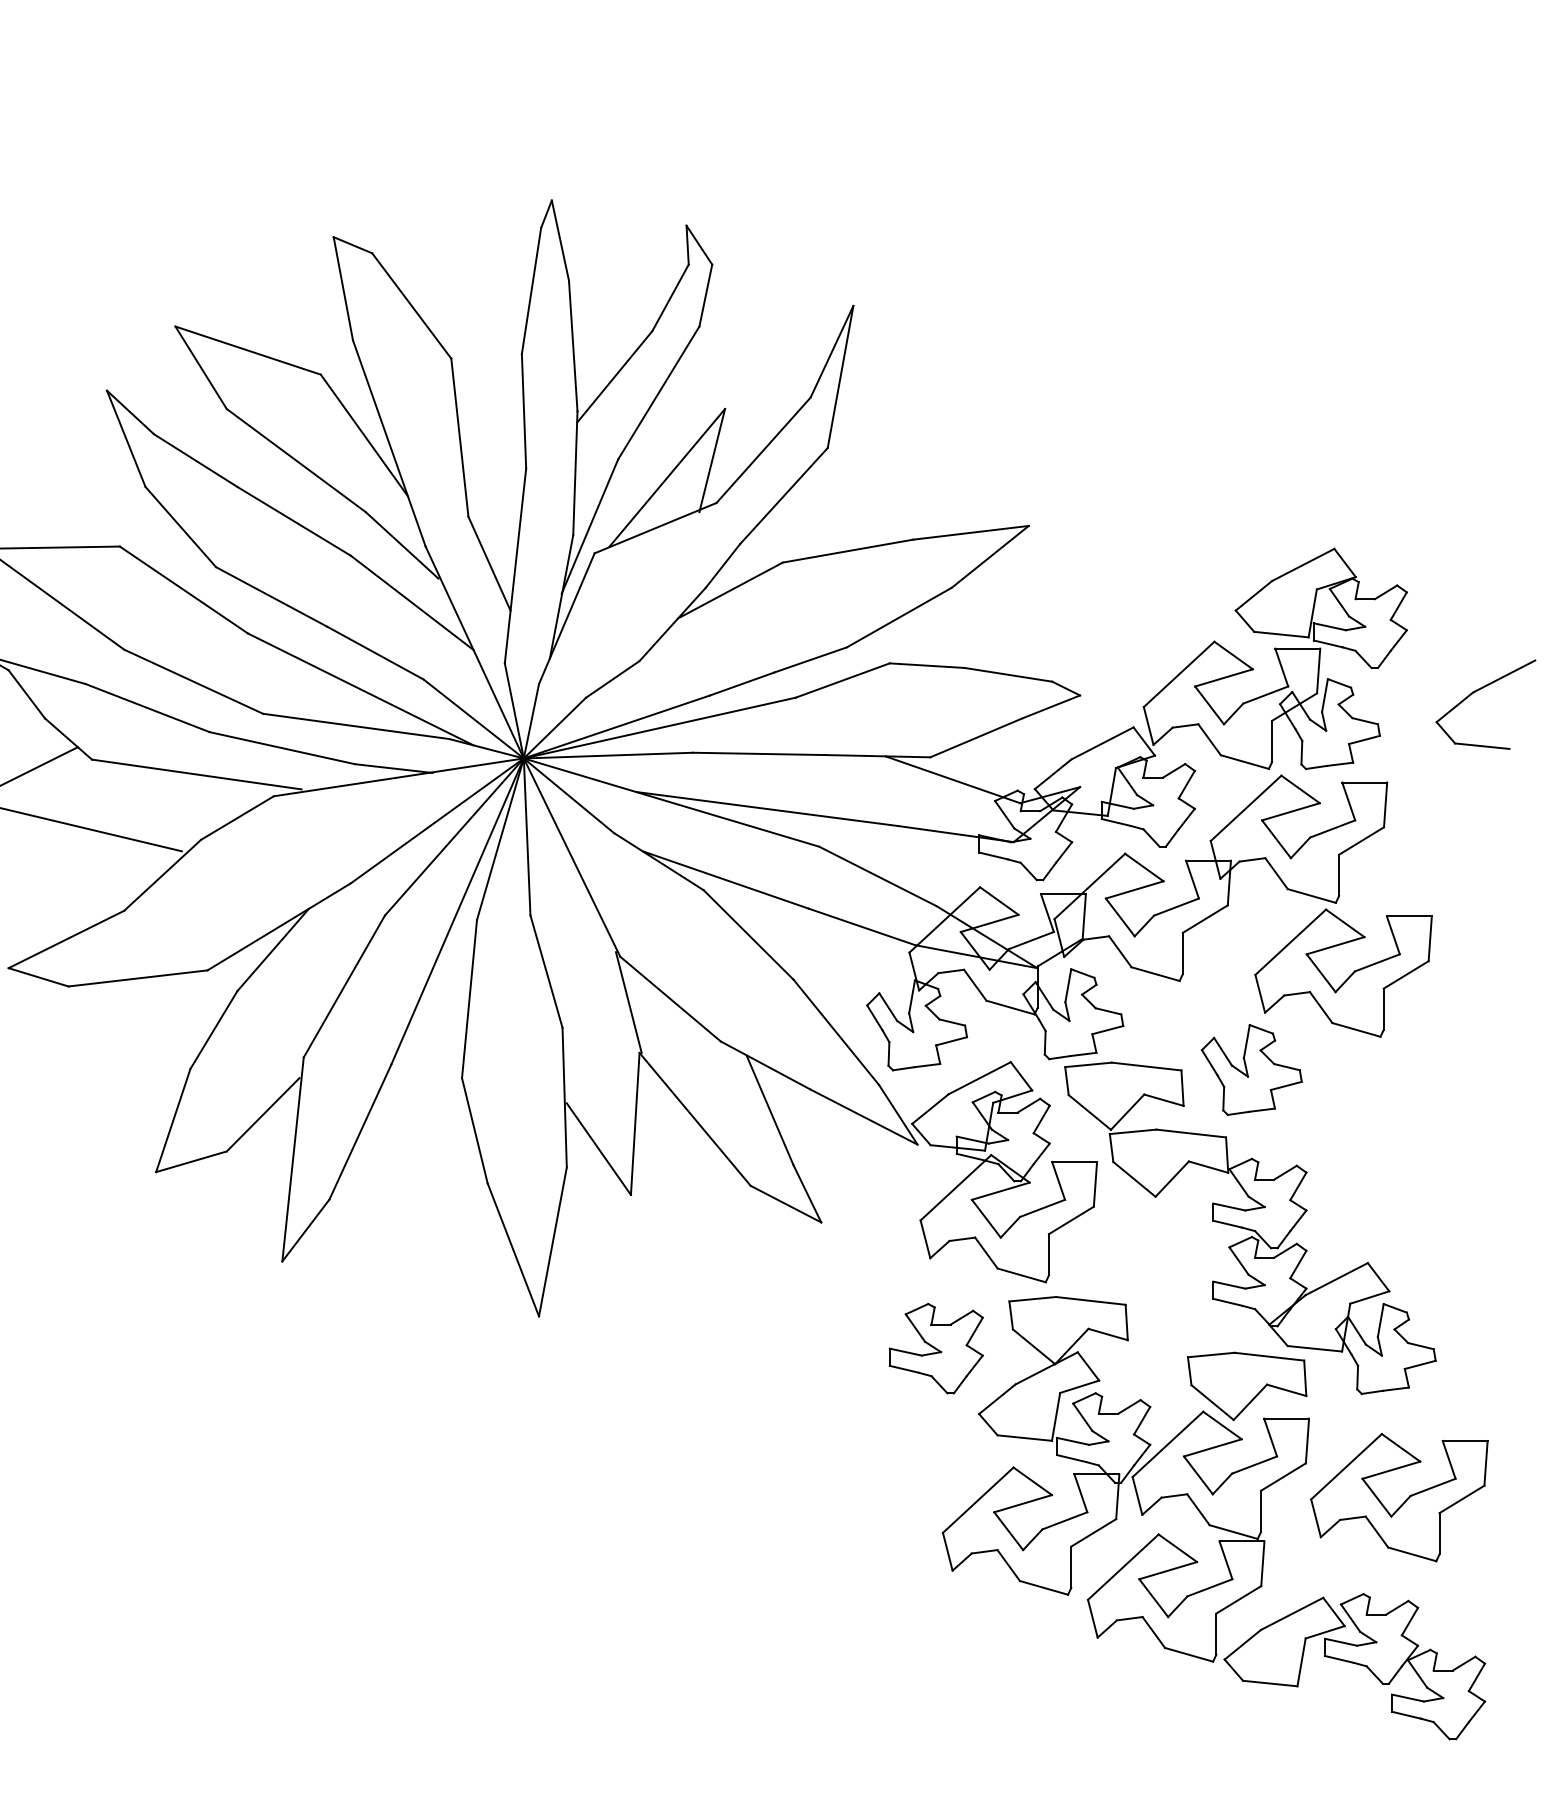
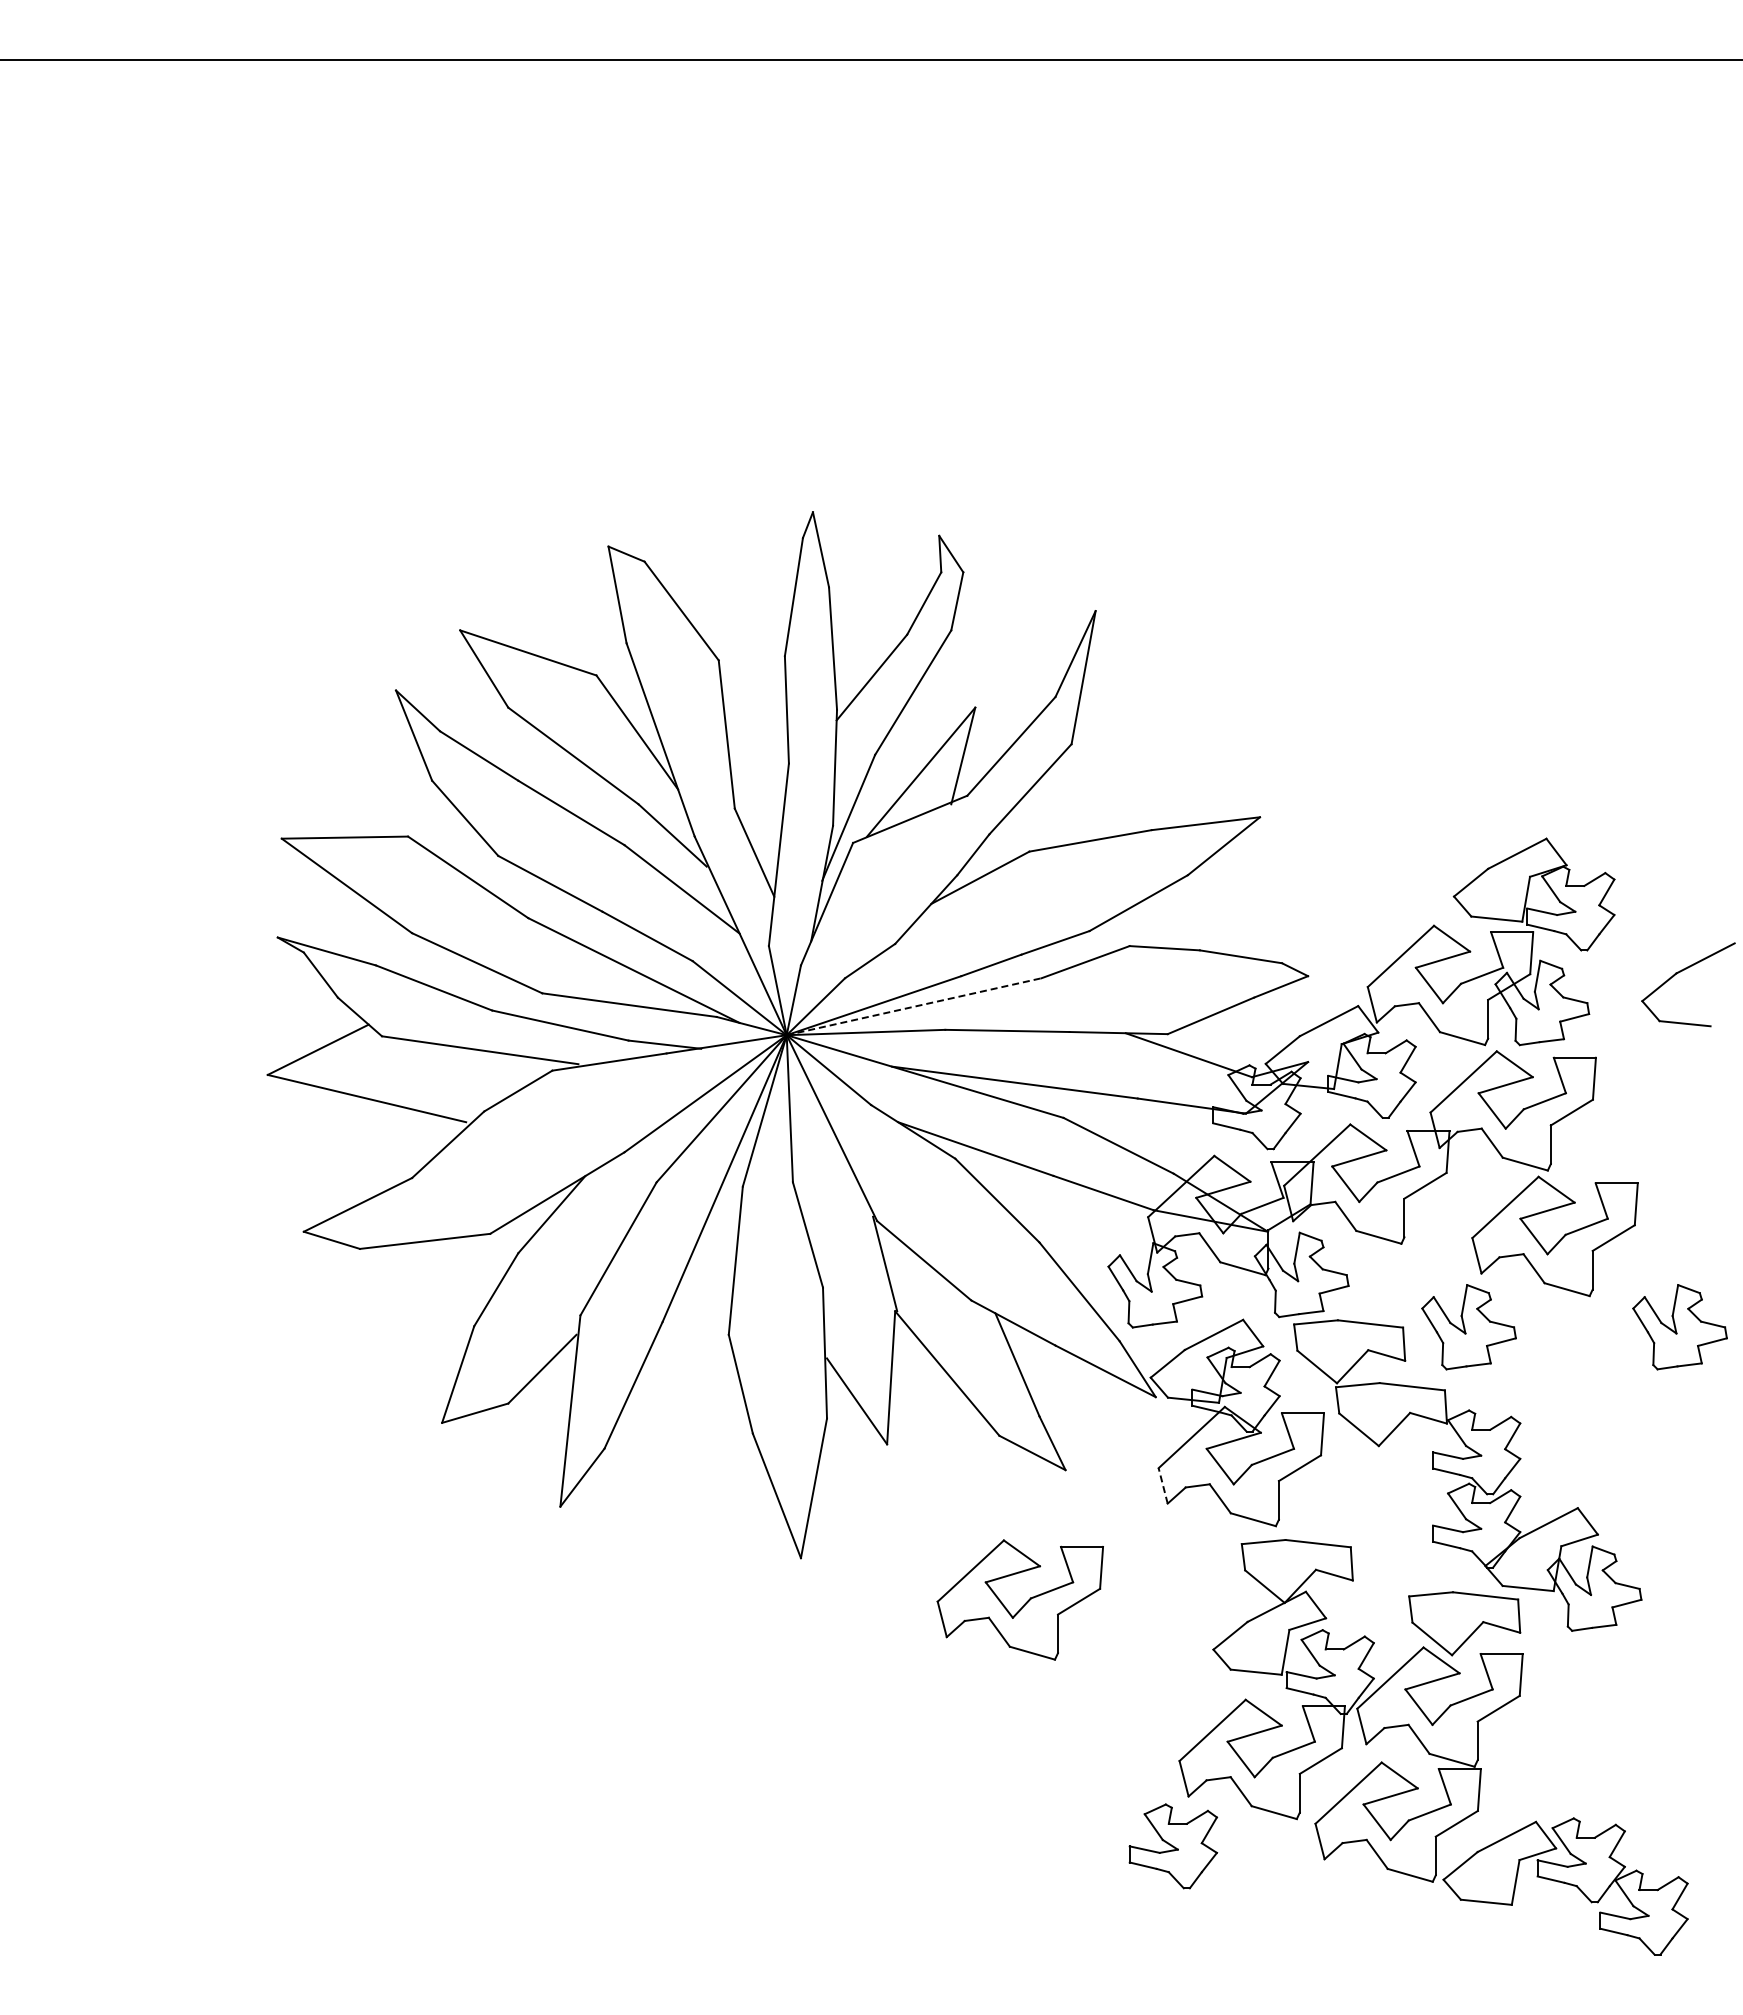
line: (660, 727) -> (914, 1006), solid -> dashed
part: (1476, 1070) -> (1679, 1327), added
line: (925, 1238) -> (1163, 1485), solid -> dashed
part: (936, 1348) -> (1173, 1846), moved
part: (1403, 1501) -> (1024, 1603), moved

